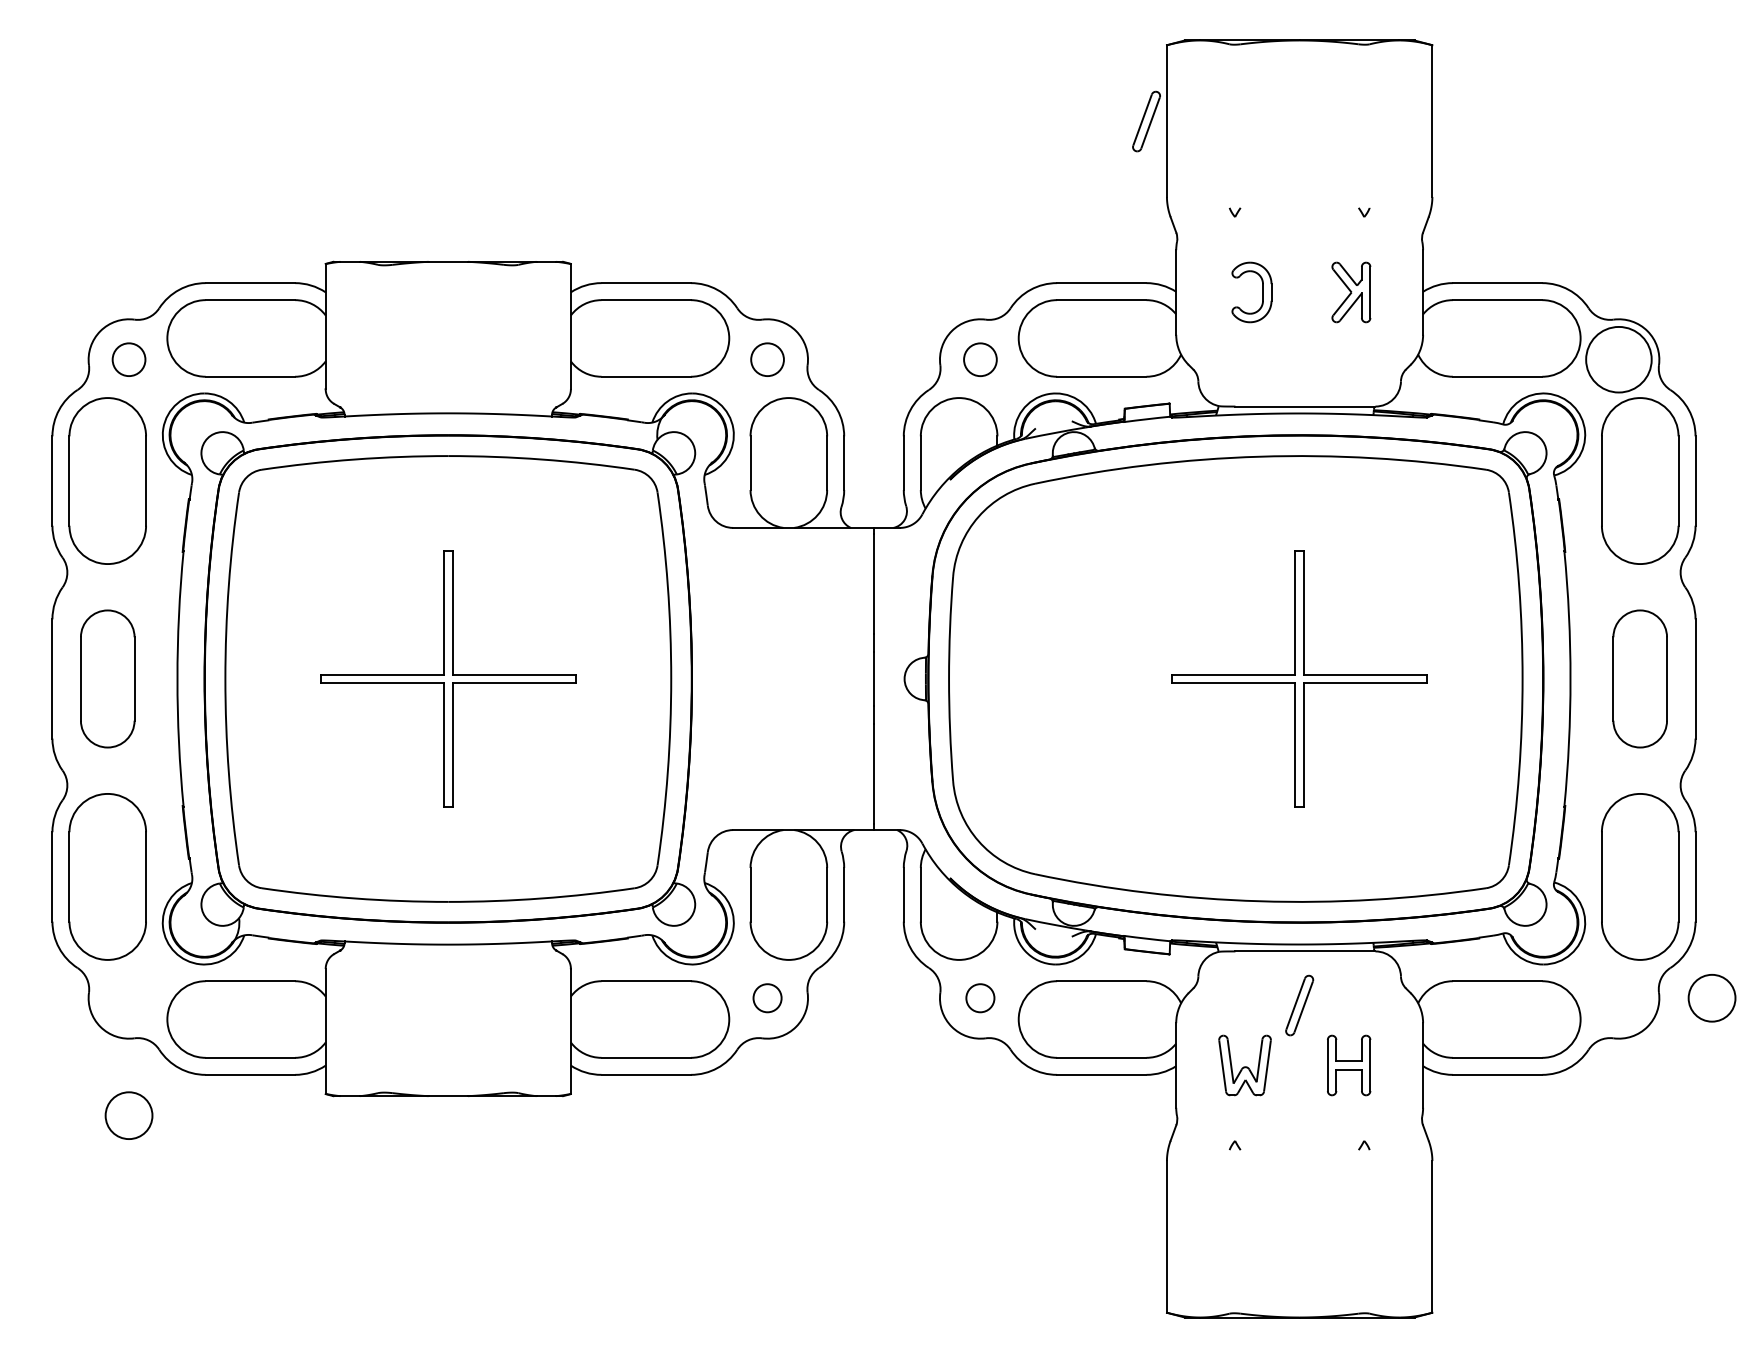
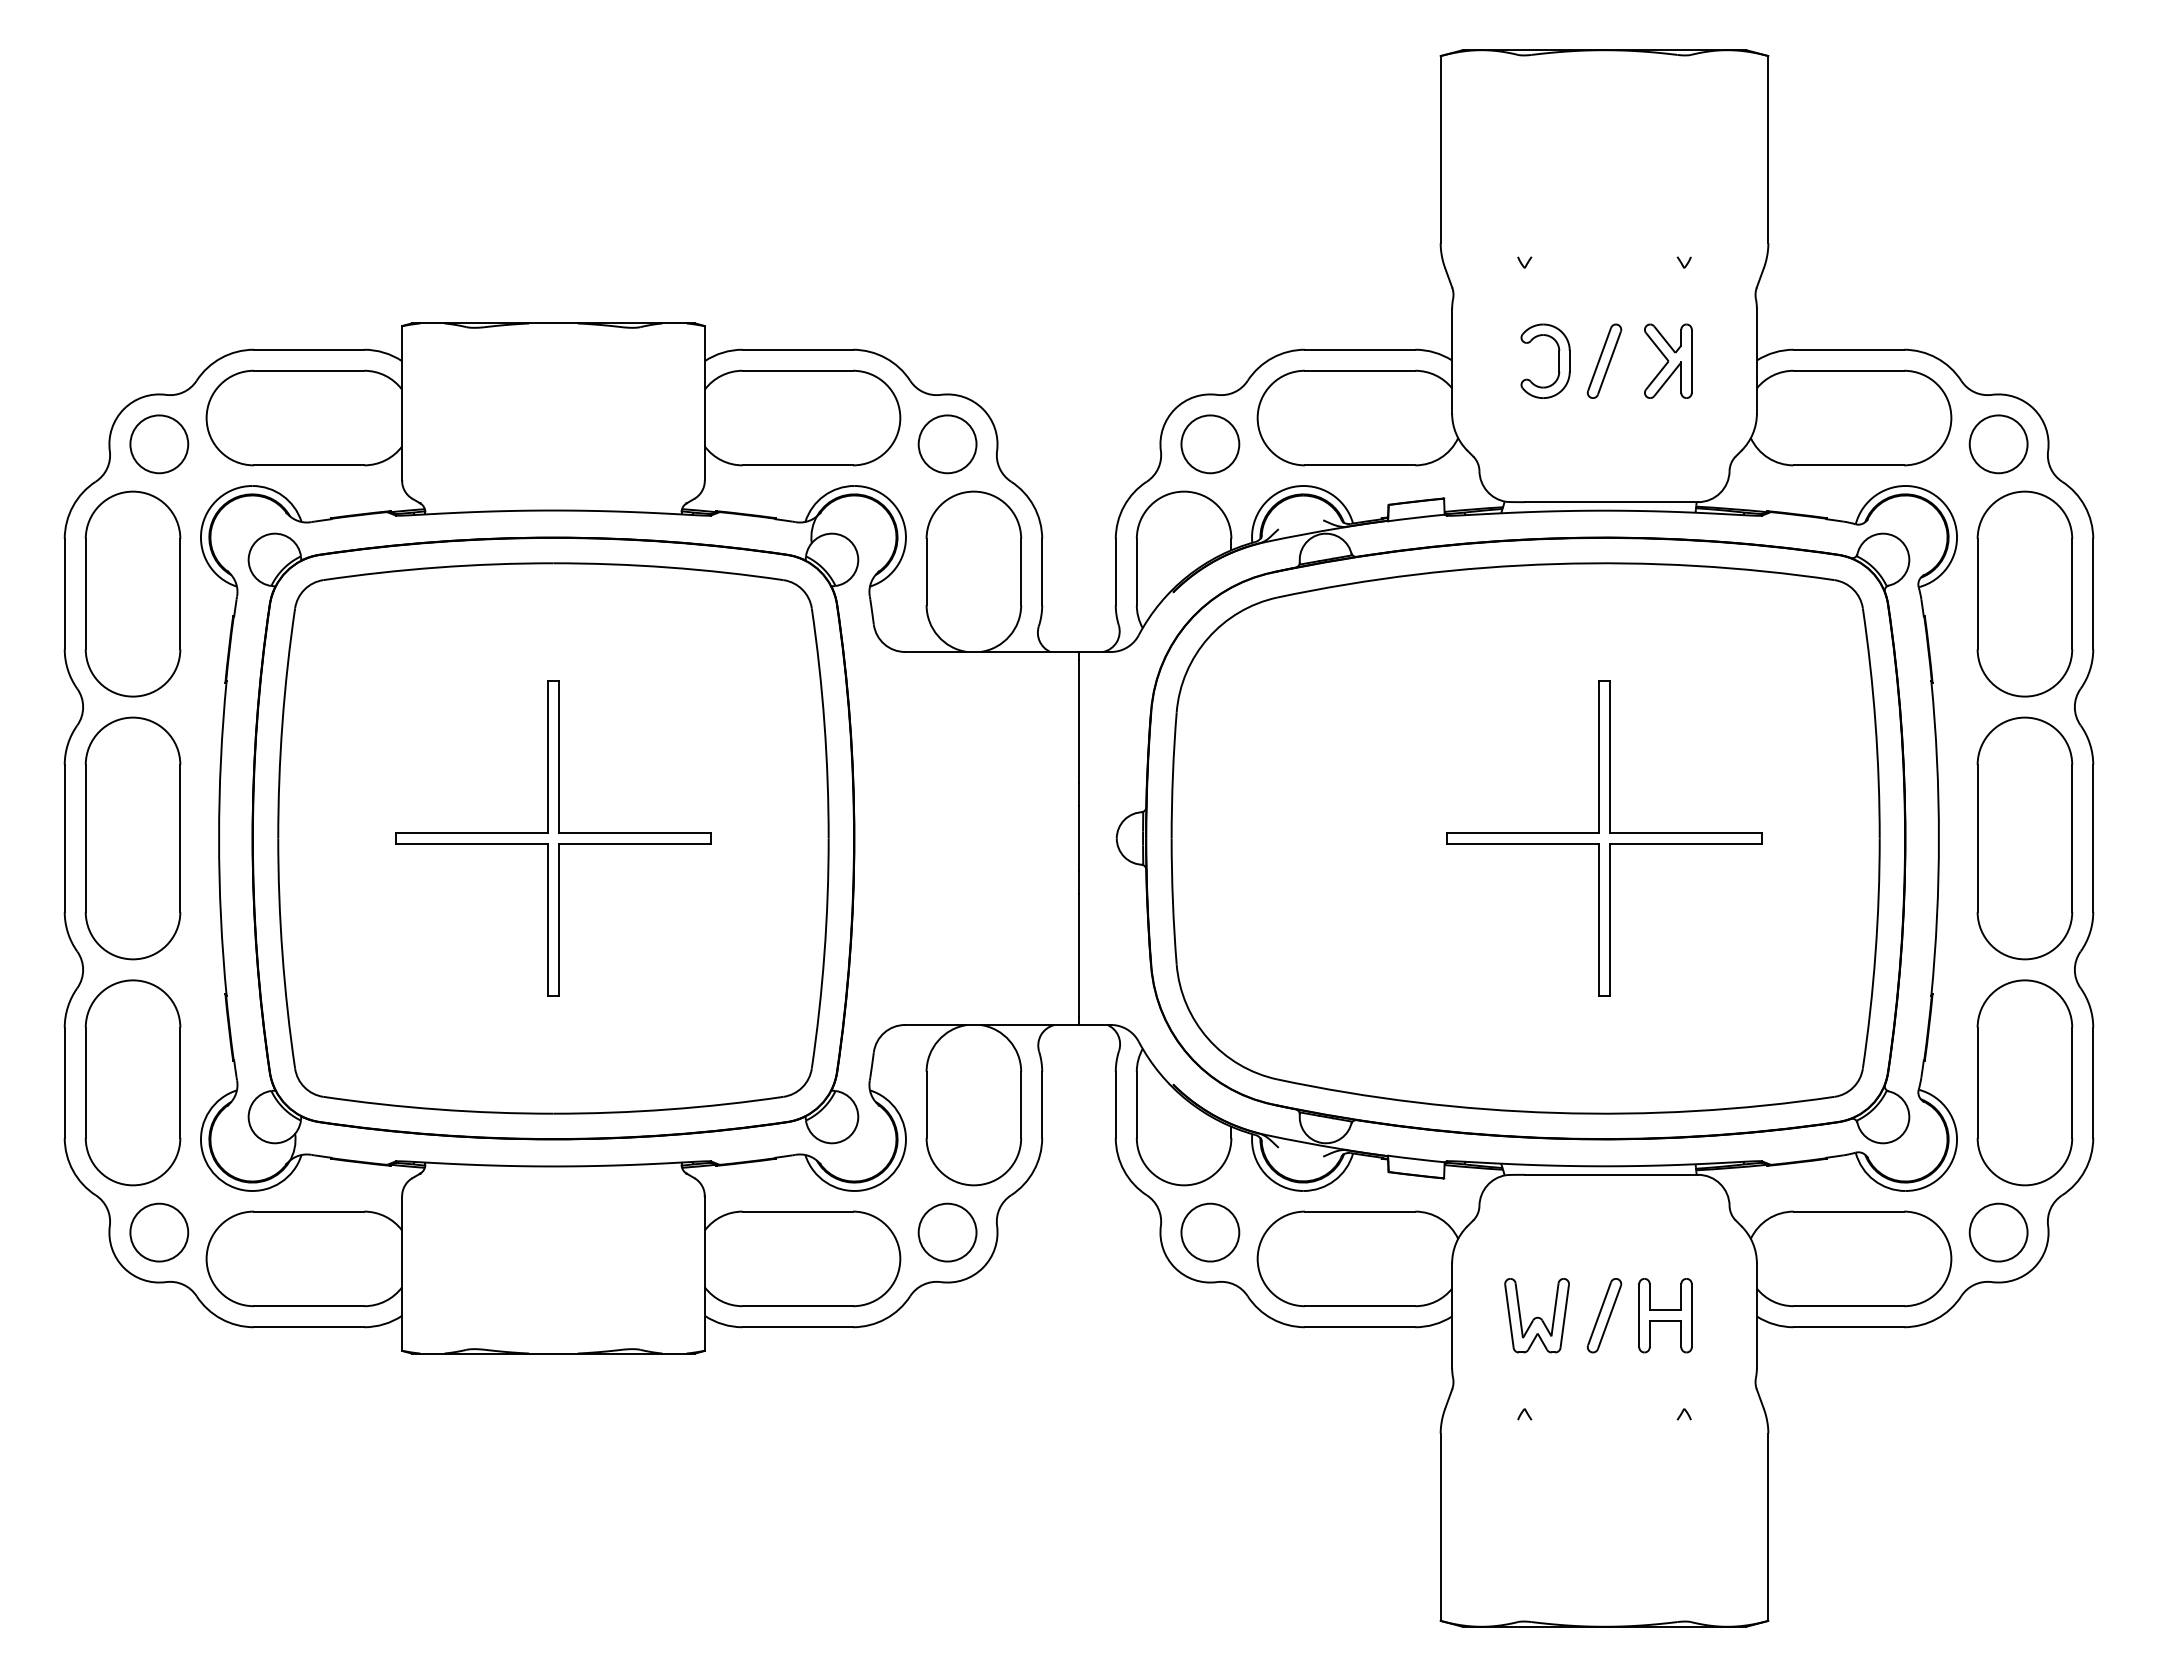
part: (1146, 120) -> (1604, 360), moved
circle: (129, 359) -> (159, 444), size x1.43
circle: (767, 359) -> (947, 444), size x1.43
circle: (980, 359) -> (1210, 444), size x1.43
circle: (1618, 359) -> (1998, 444), size x0.71
part: (107, 679) -> (132, 838), size x1.43
part: (1639, 679) -> (2024, 838), size x1.43
circle: (767, 998) -> (947, 1232), size x1.67
circle: (980, 998) -> (1210, 1232), size x1.67
circle: (1711, 998) -> (1998, 1232), moved
part: (1299, 1005) -> (1604, 1315), moved
circle: (129, 1115) -> (159, 1232), moved

